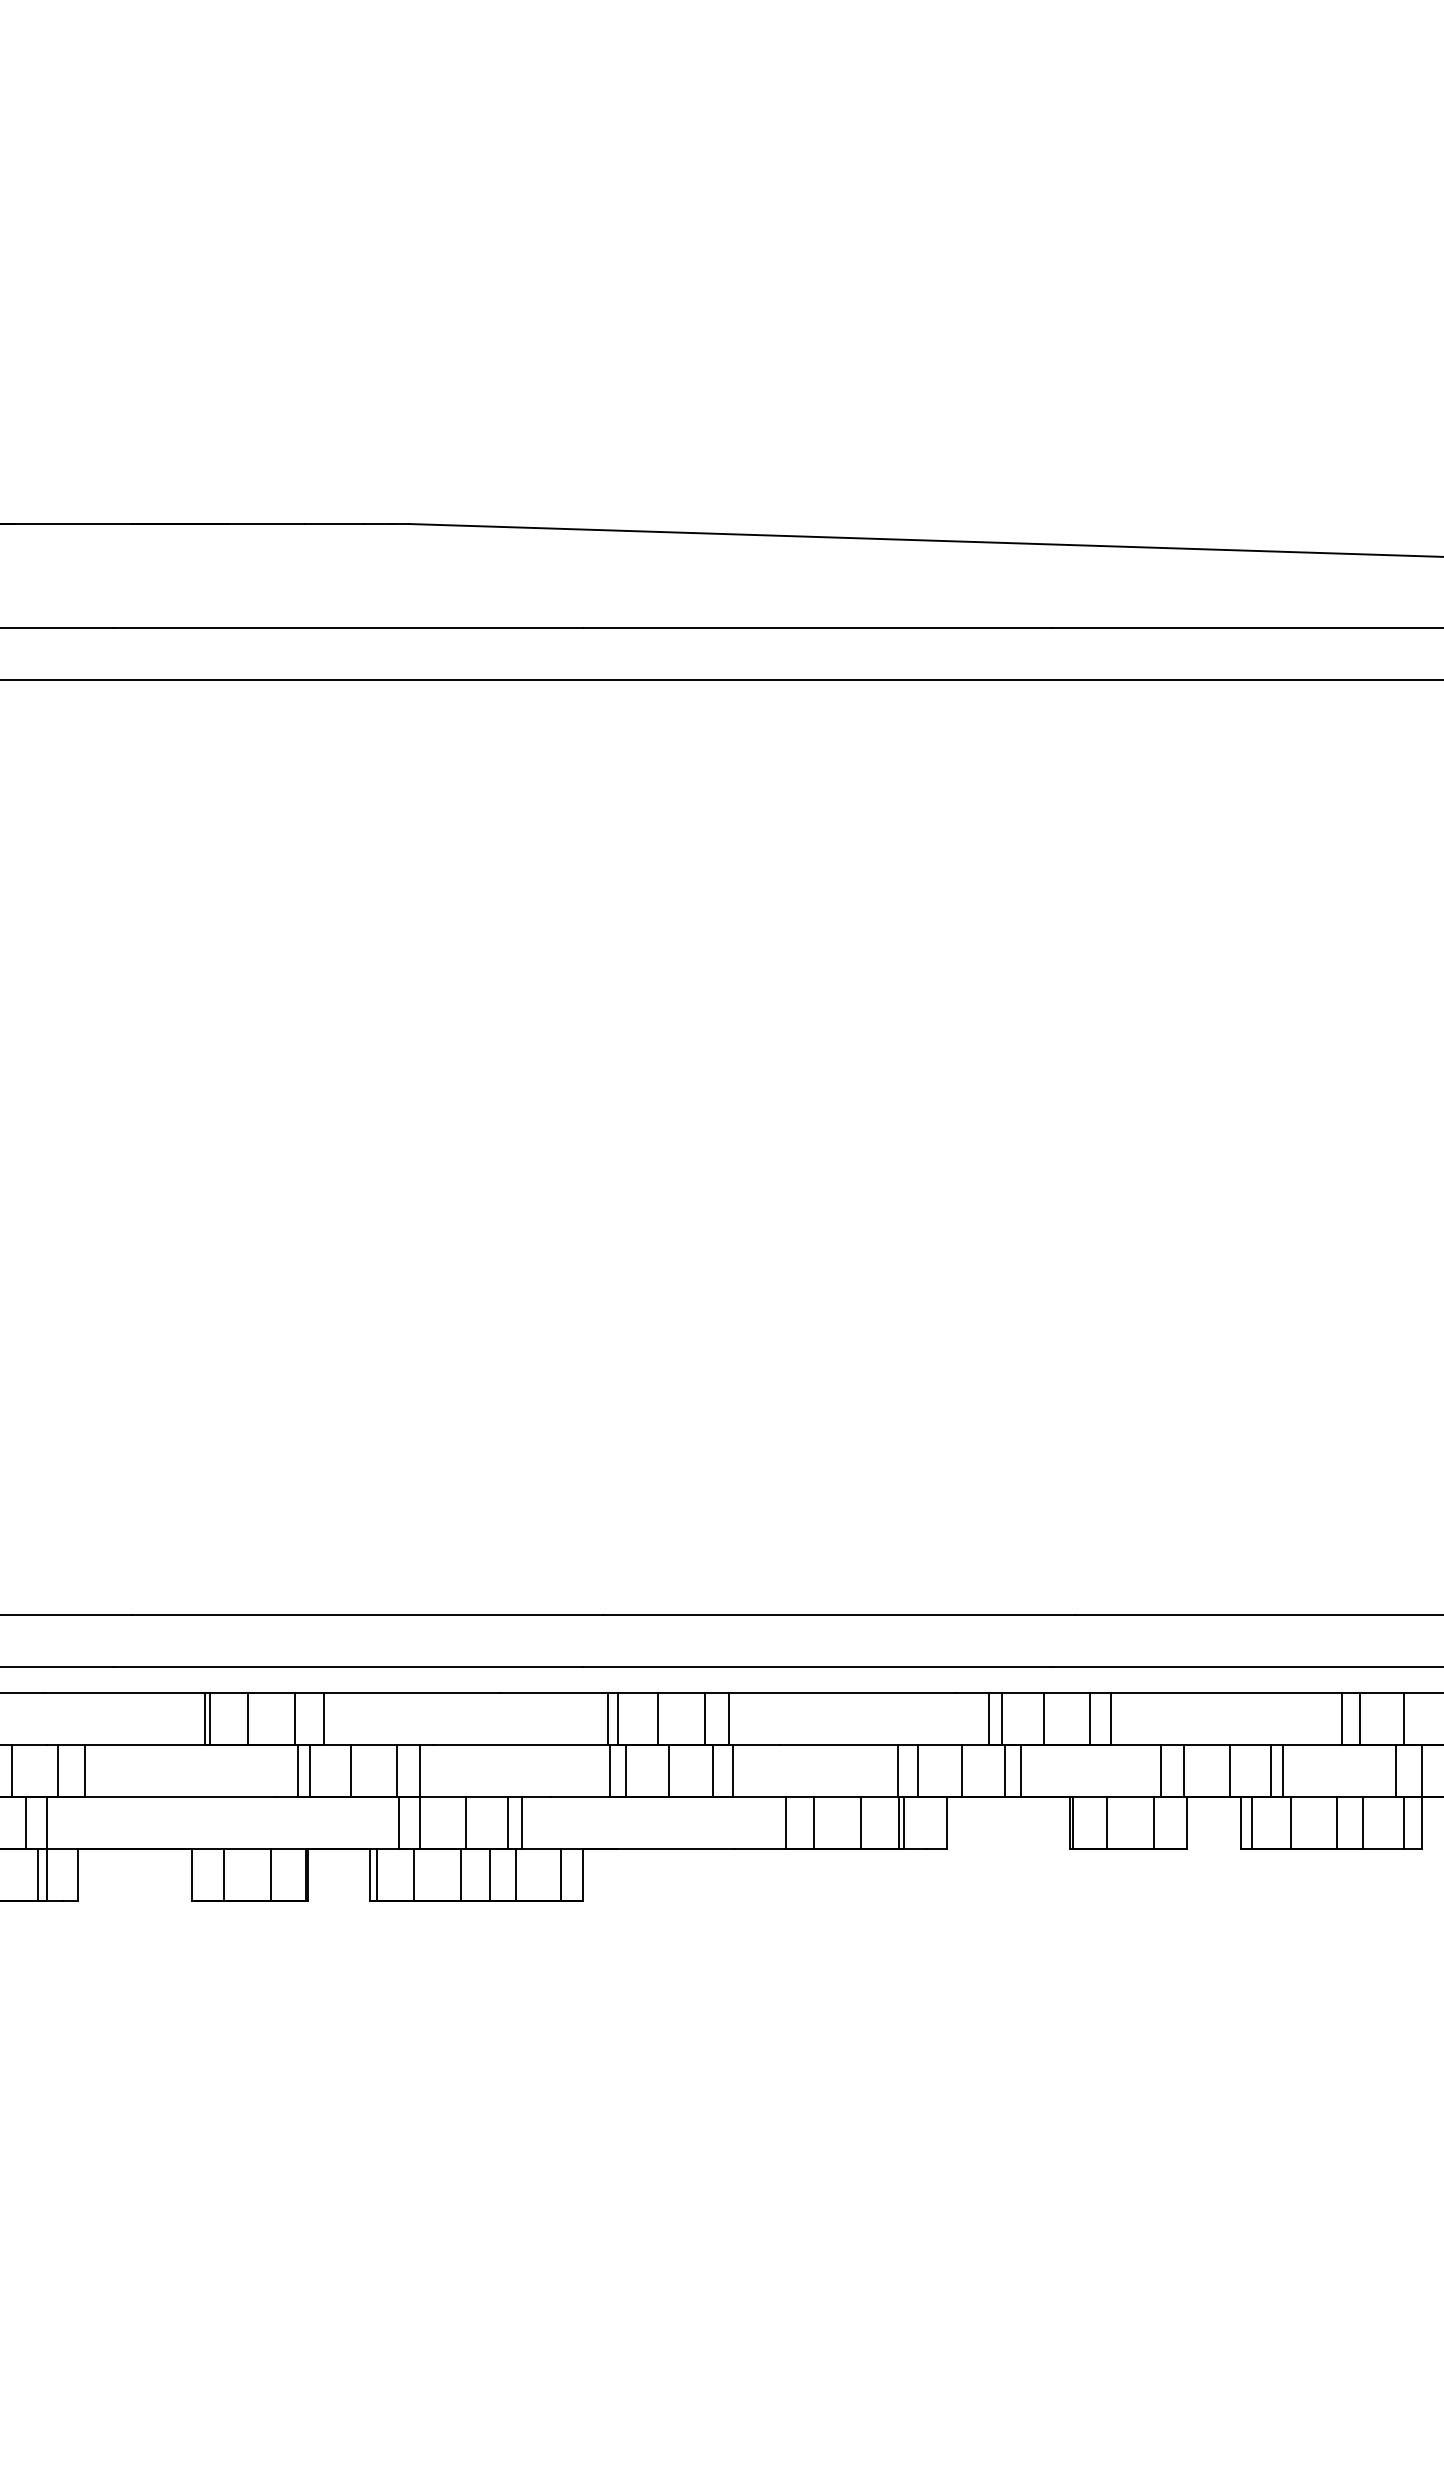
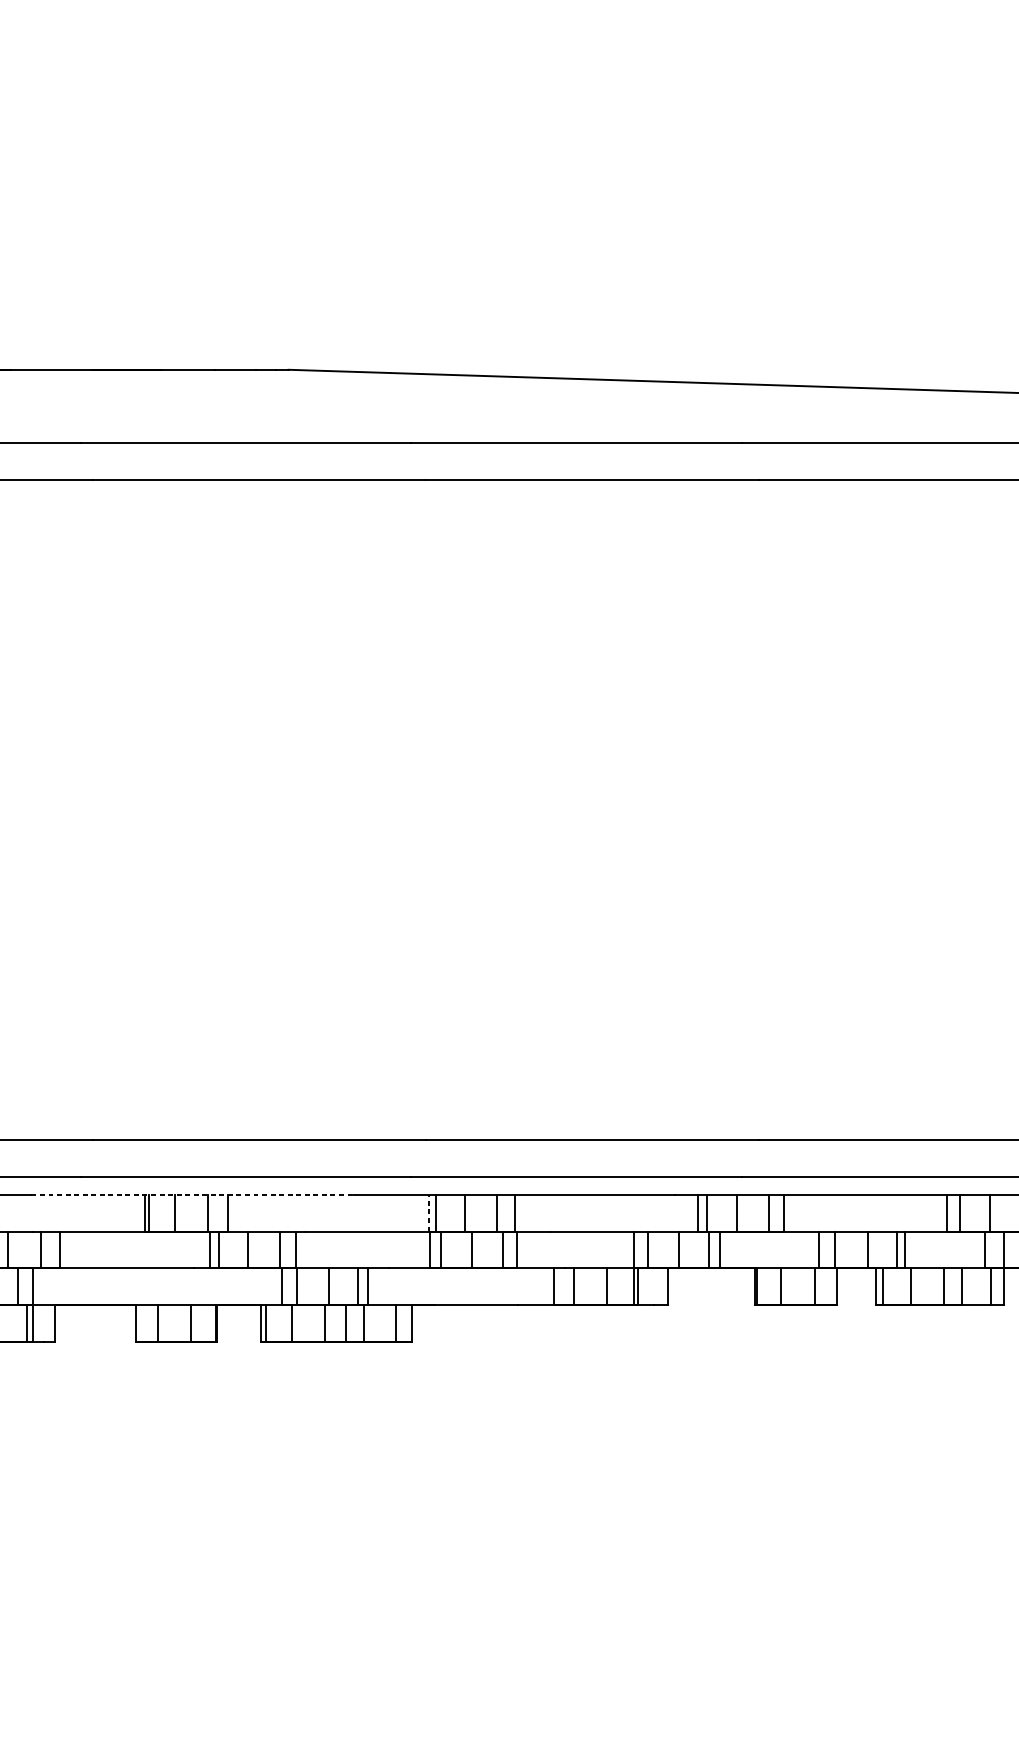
line: (272, 1693) -> (192, 1195), solid -> dashed
line: (608, 1719) -> (429, 1213), solid -> dashed

